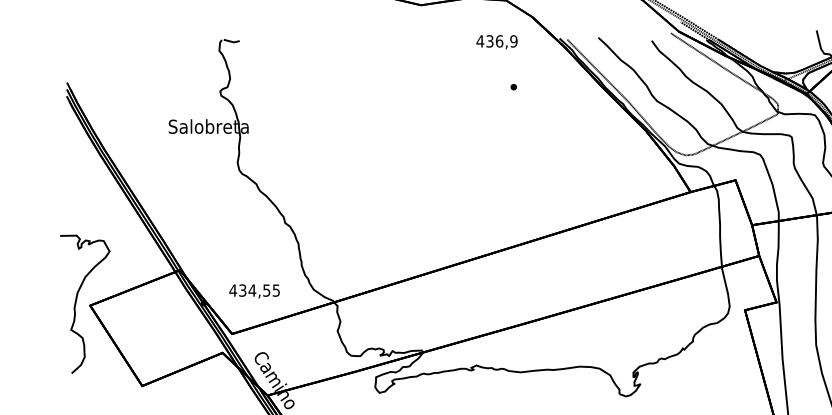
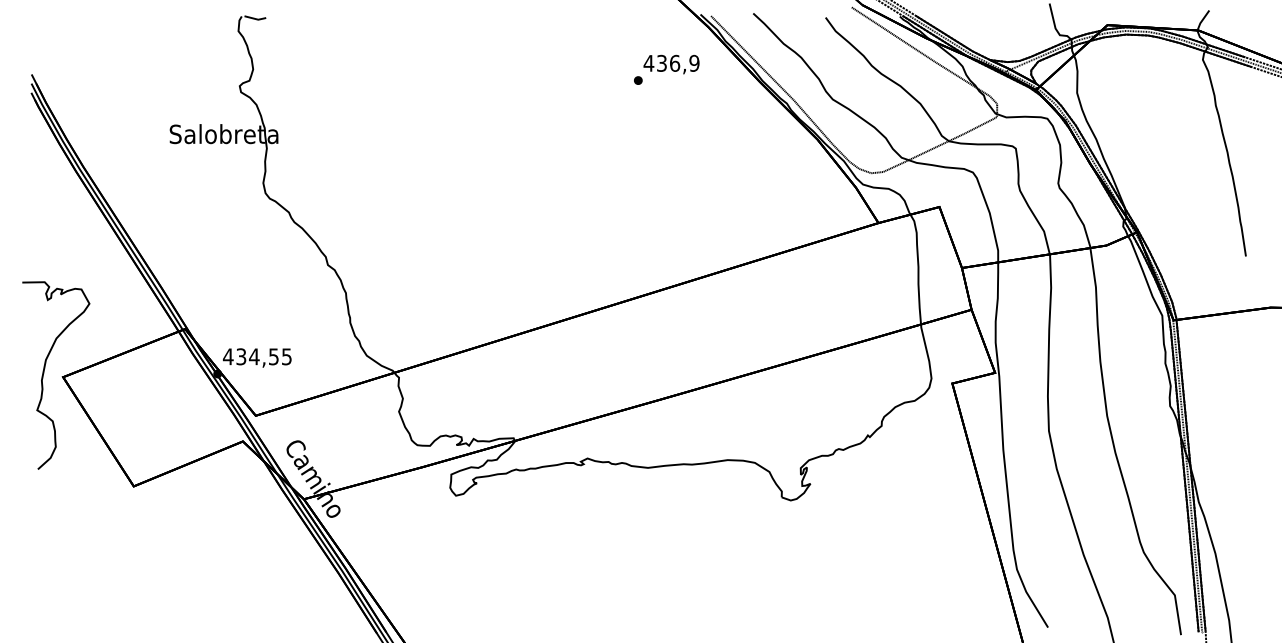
text: (496, 42) -> (671, 64), moved
text: (254, 291) -> (257, 357), moved

